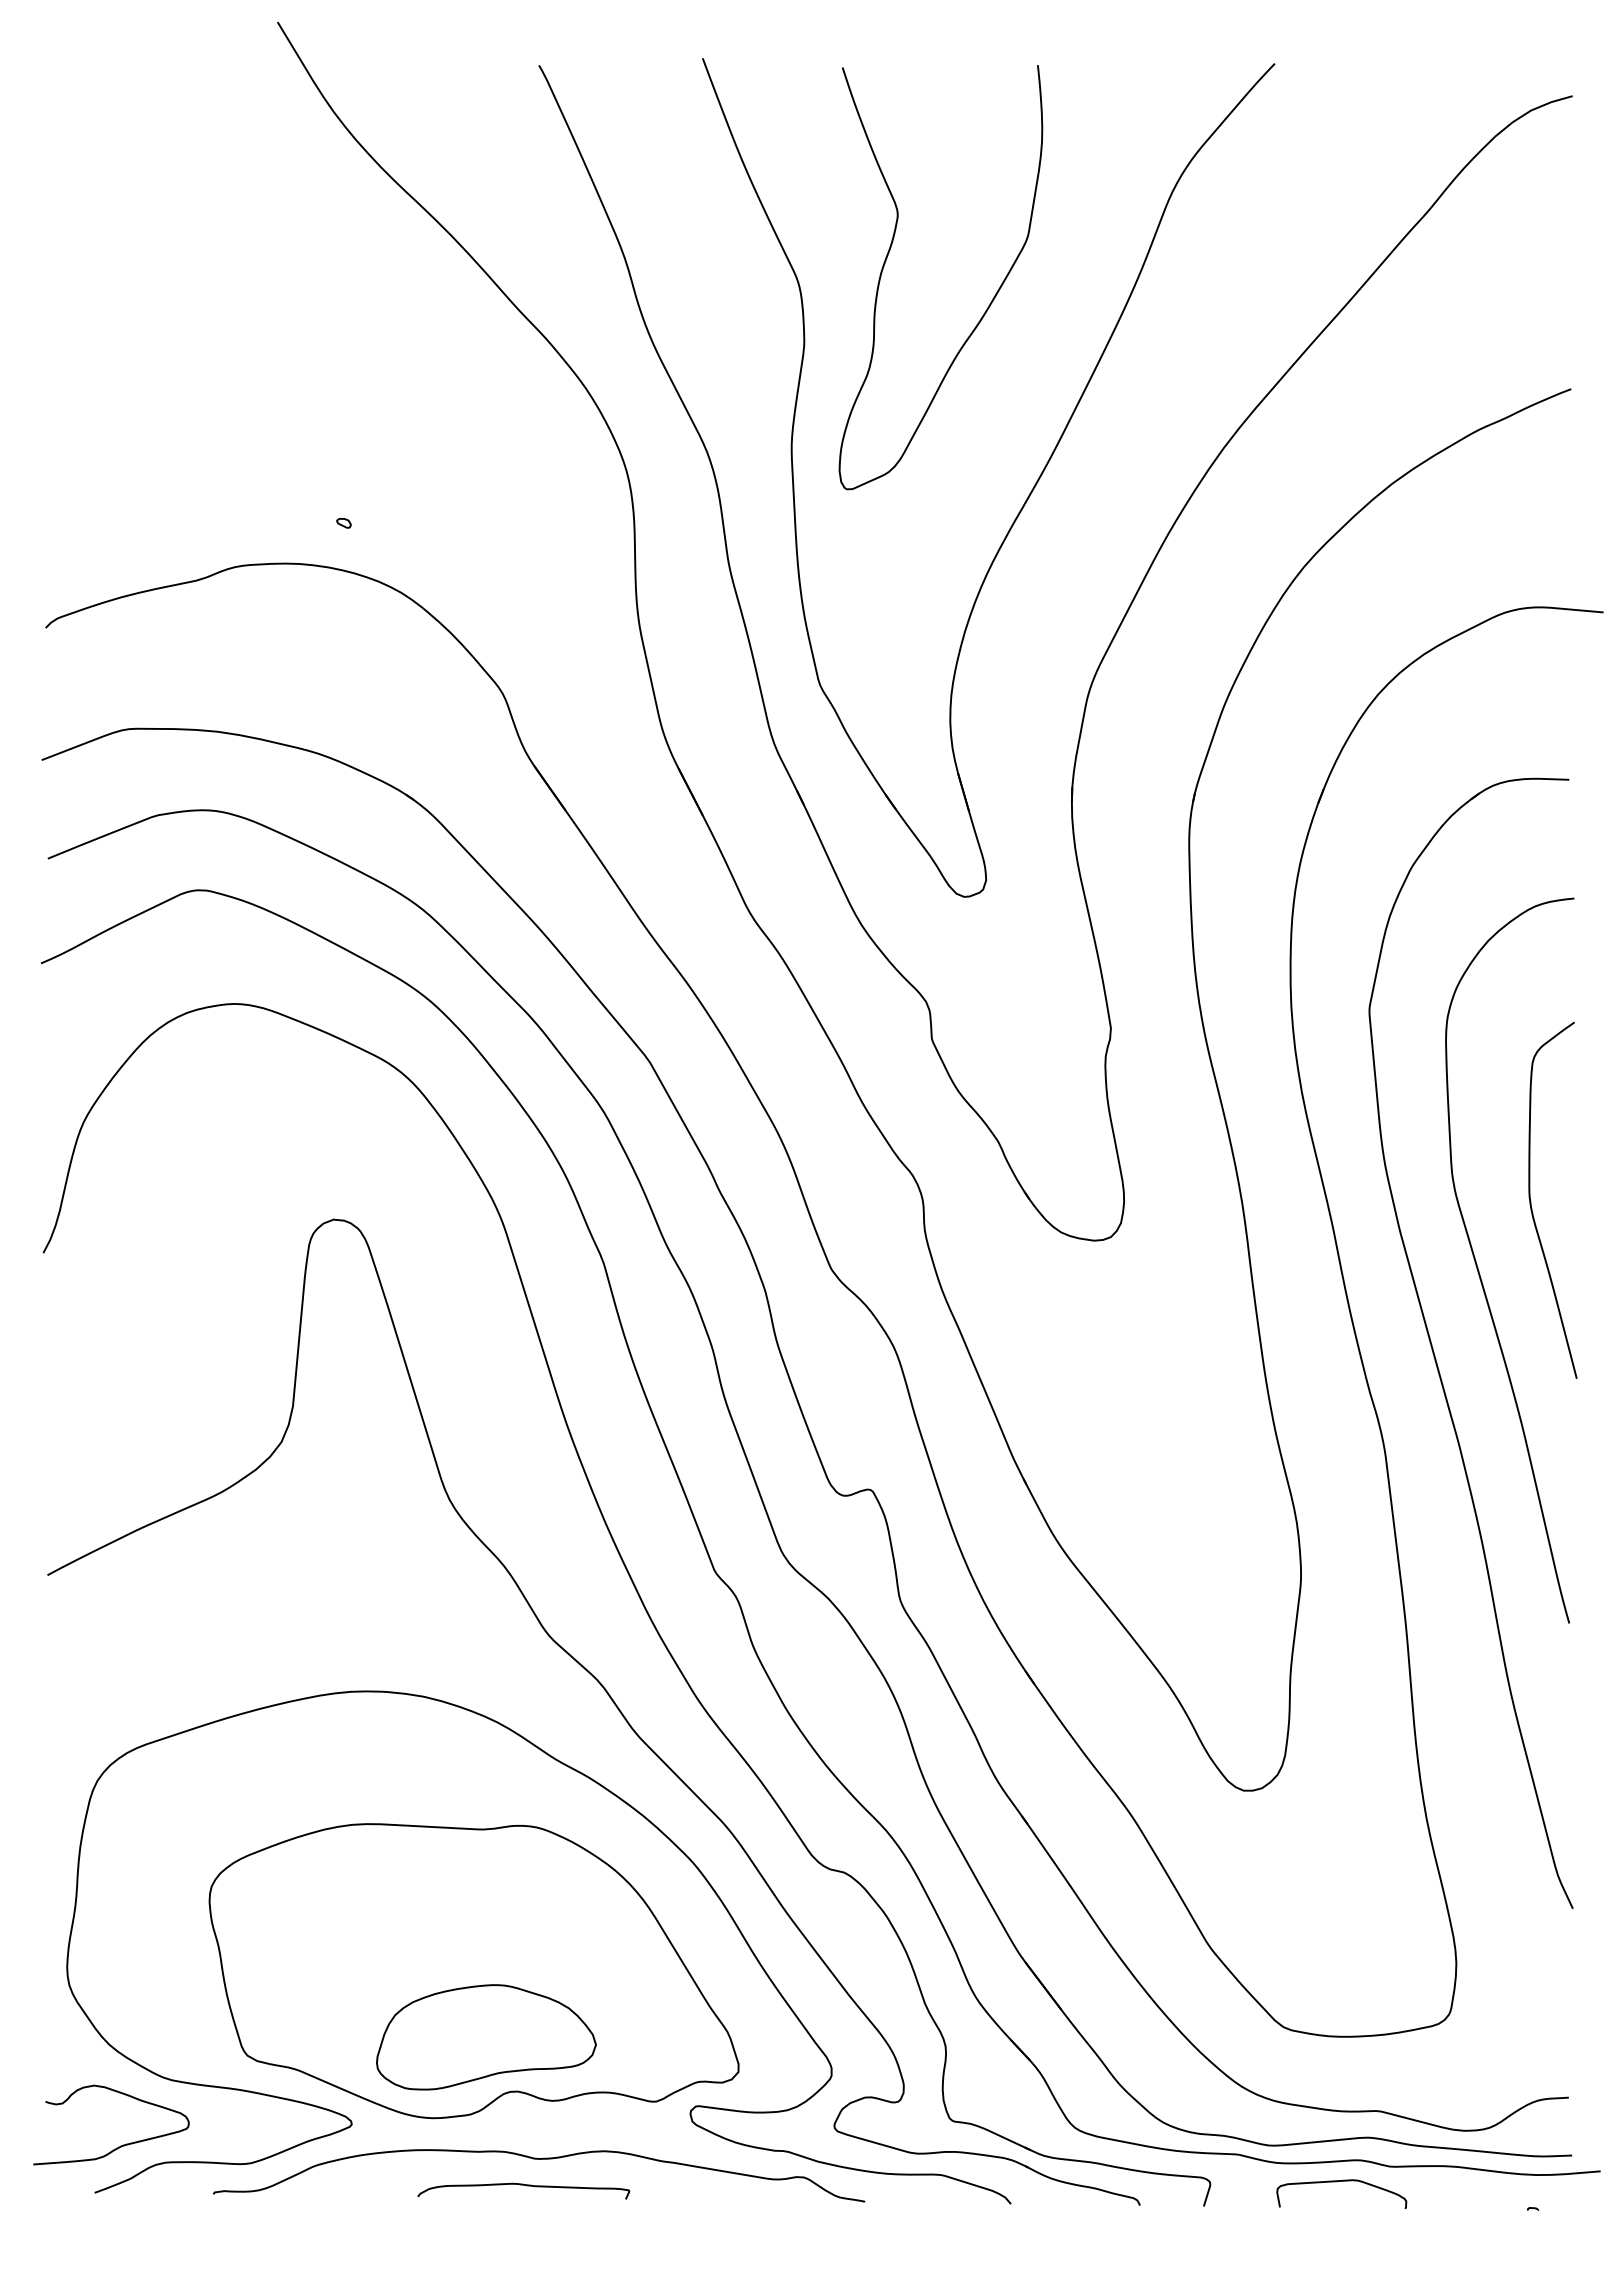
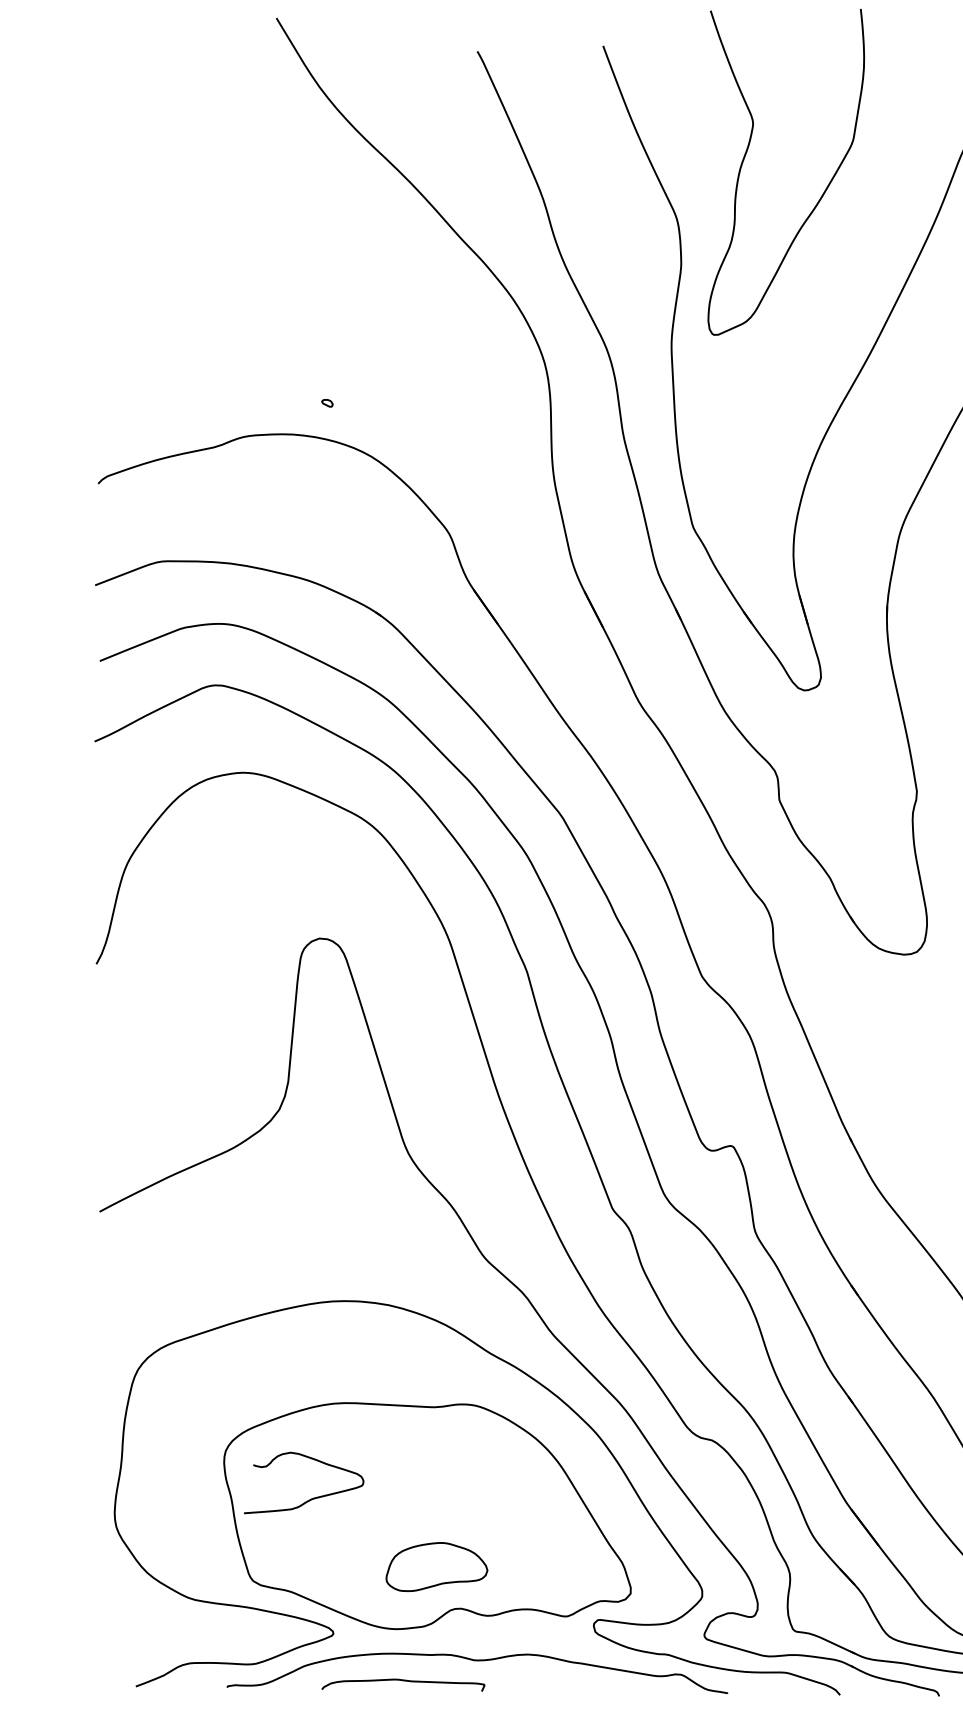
curve: (989, 303) -> (823, 192), moved
part: (486, 2037) -> (436, 1567), size x0.6
curve: (120, 2145) -> (310, 1498), moved
curve: (523, 2185) -> (403, 1680), moved

